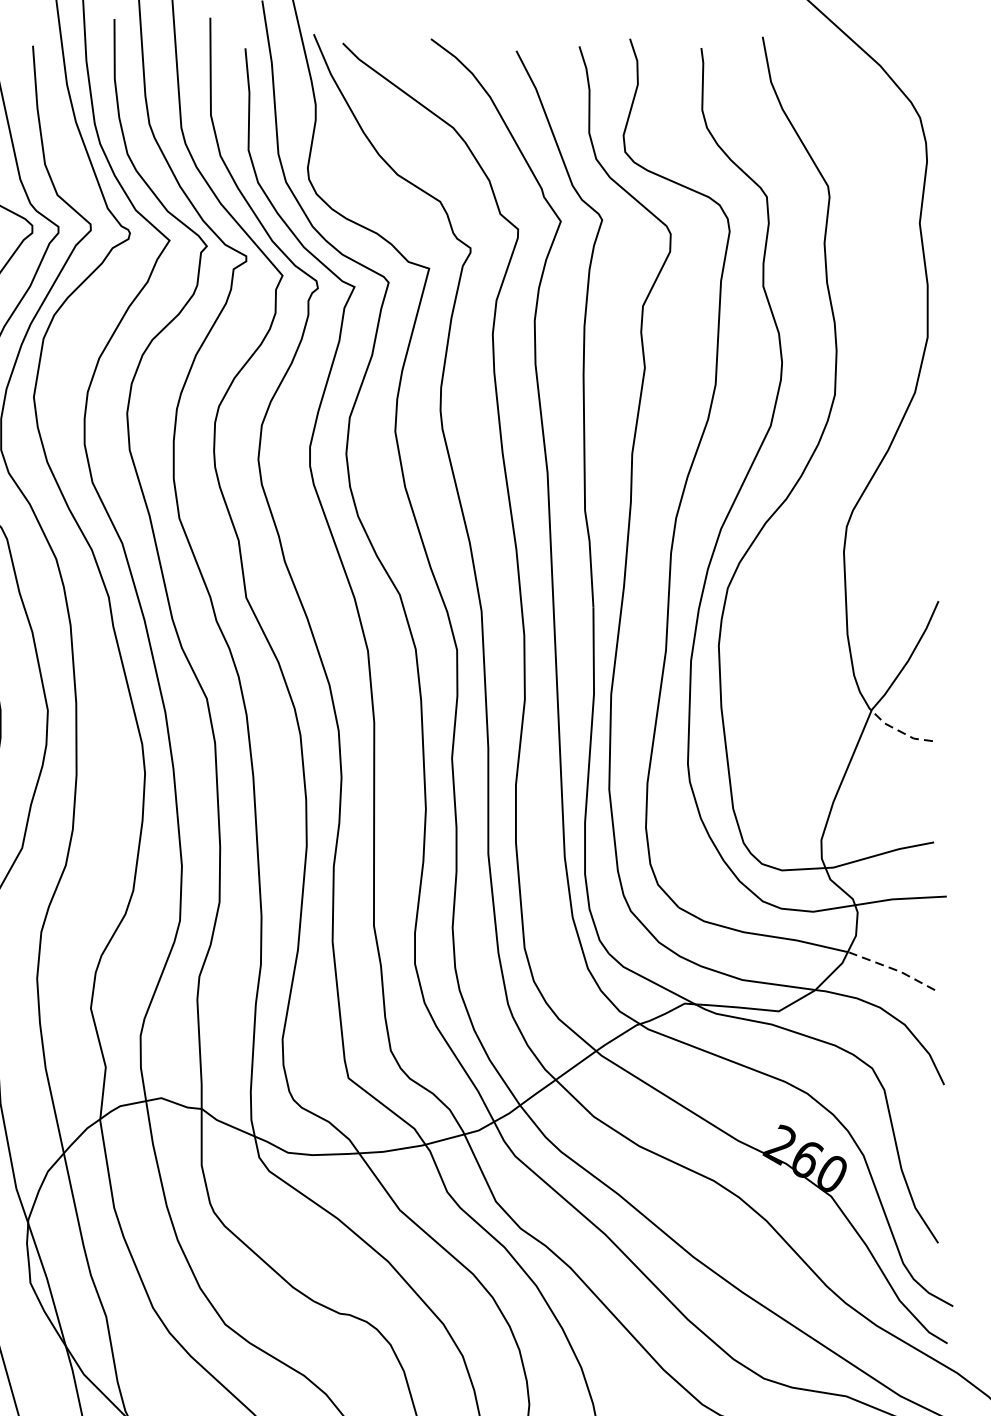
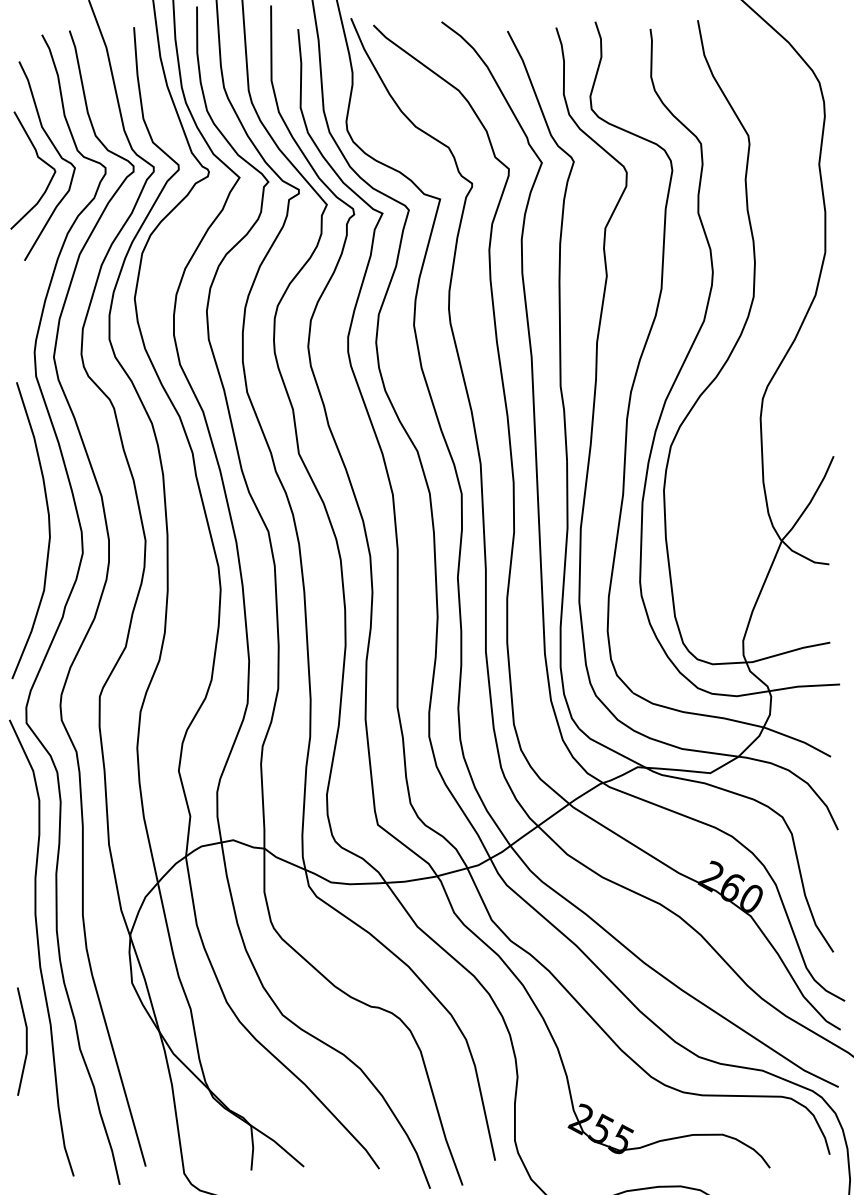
line: (899, 730) -> (803, 556), dashed -> solid
line: (891, 967) -> (797, 739), dashed -> solid

